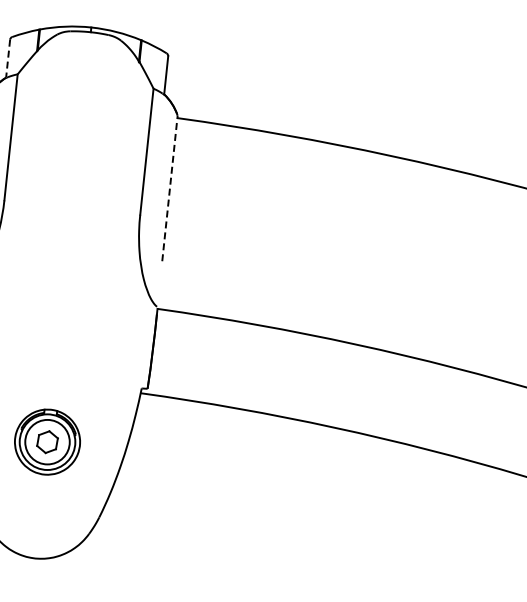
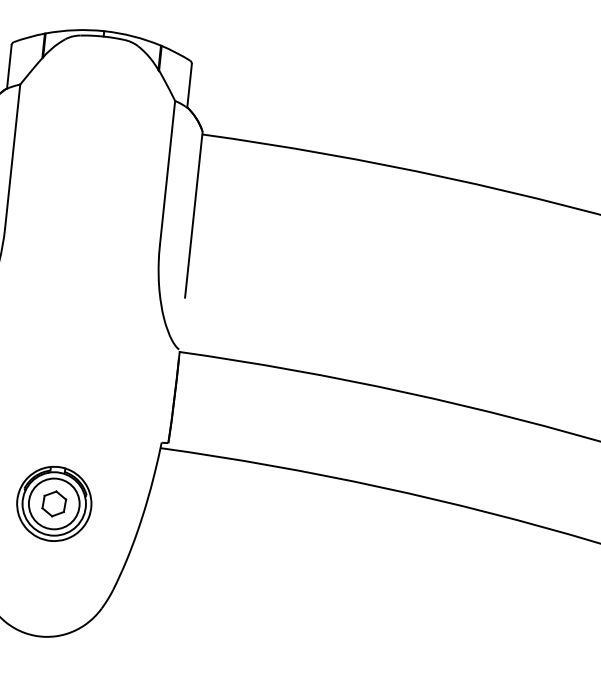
line: (8, 59) -> (9, 67), dashed -> solid
line: (170, 188) -> (194, 214), dashed -> solid

